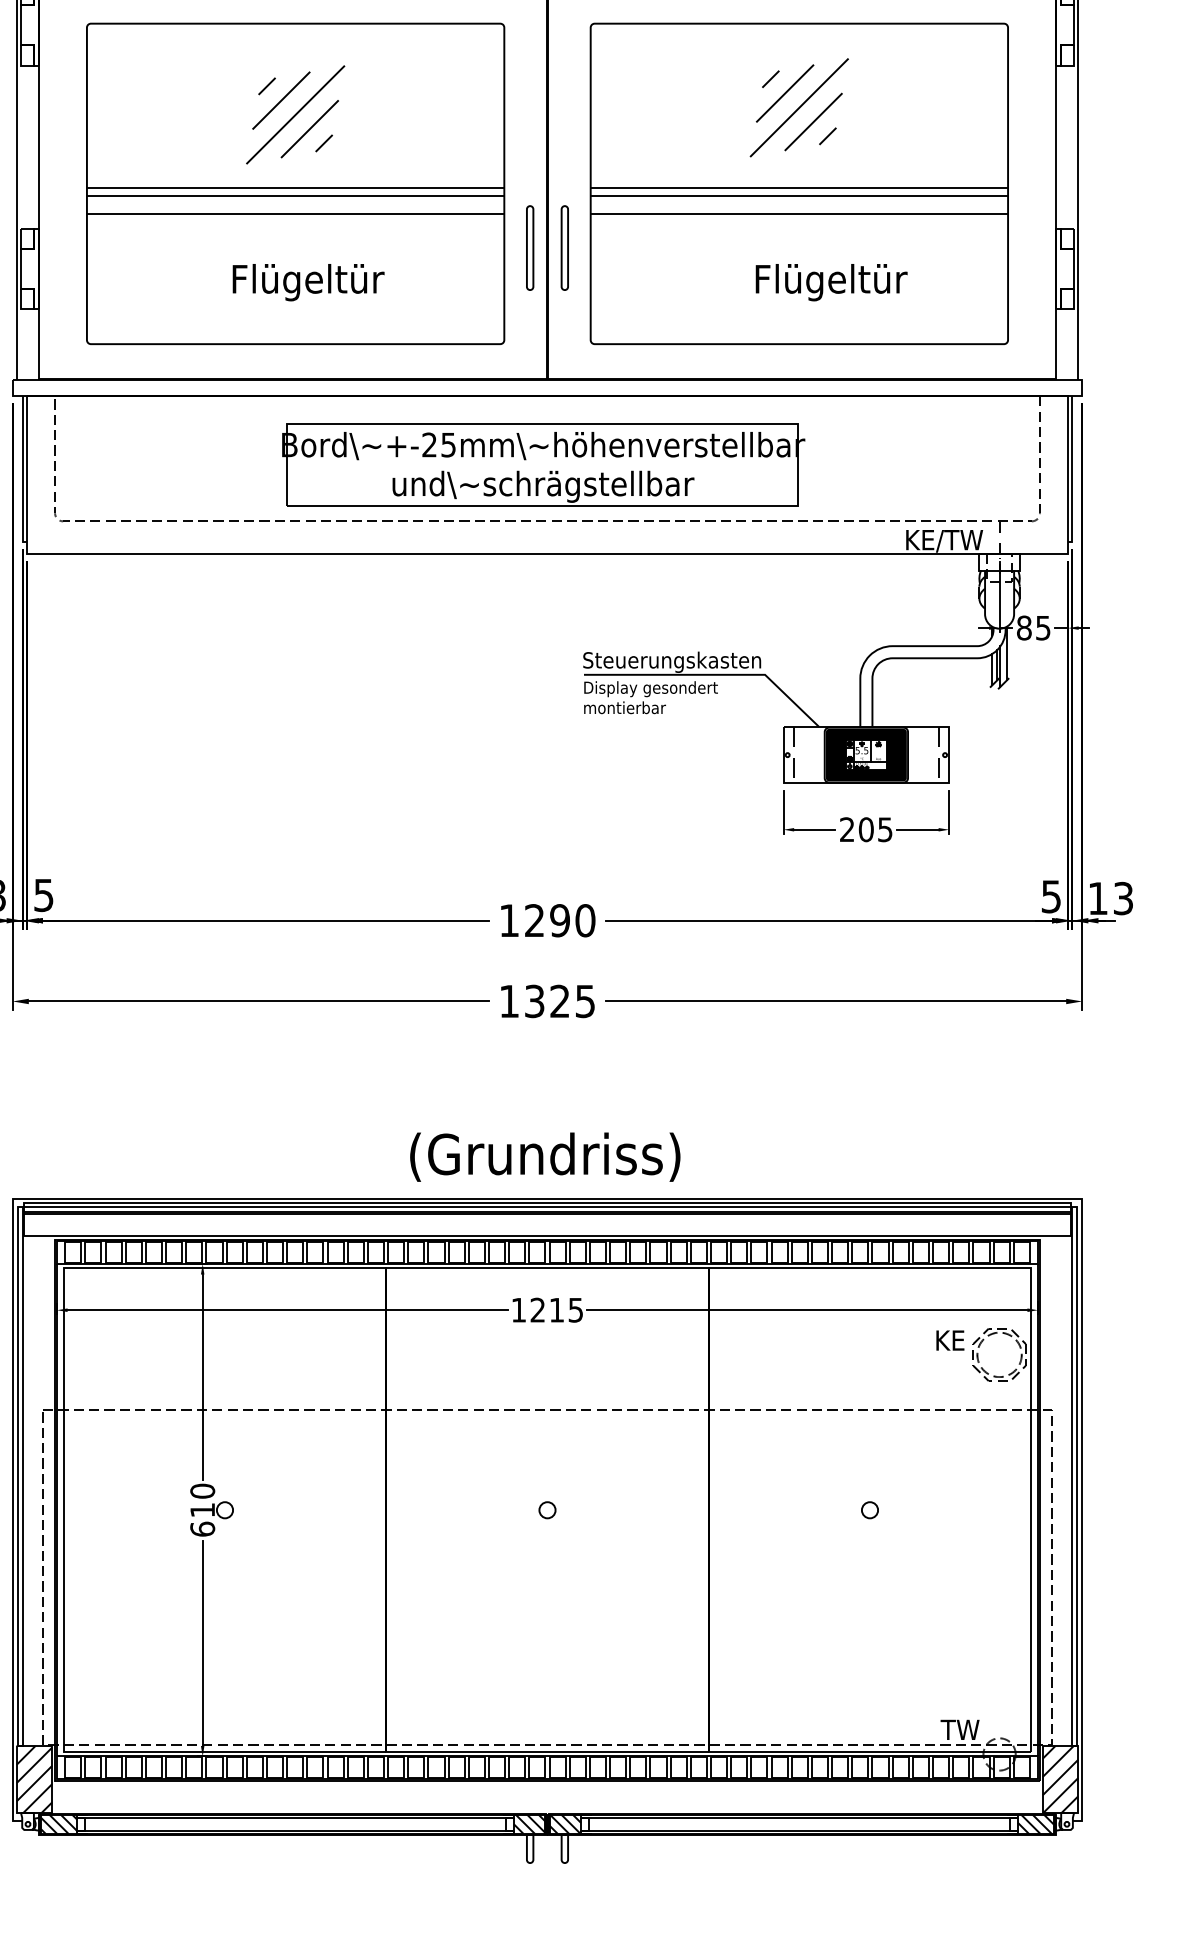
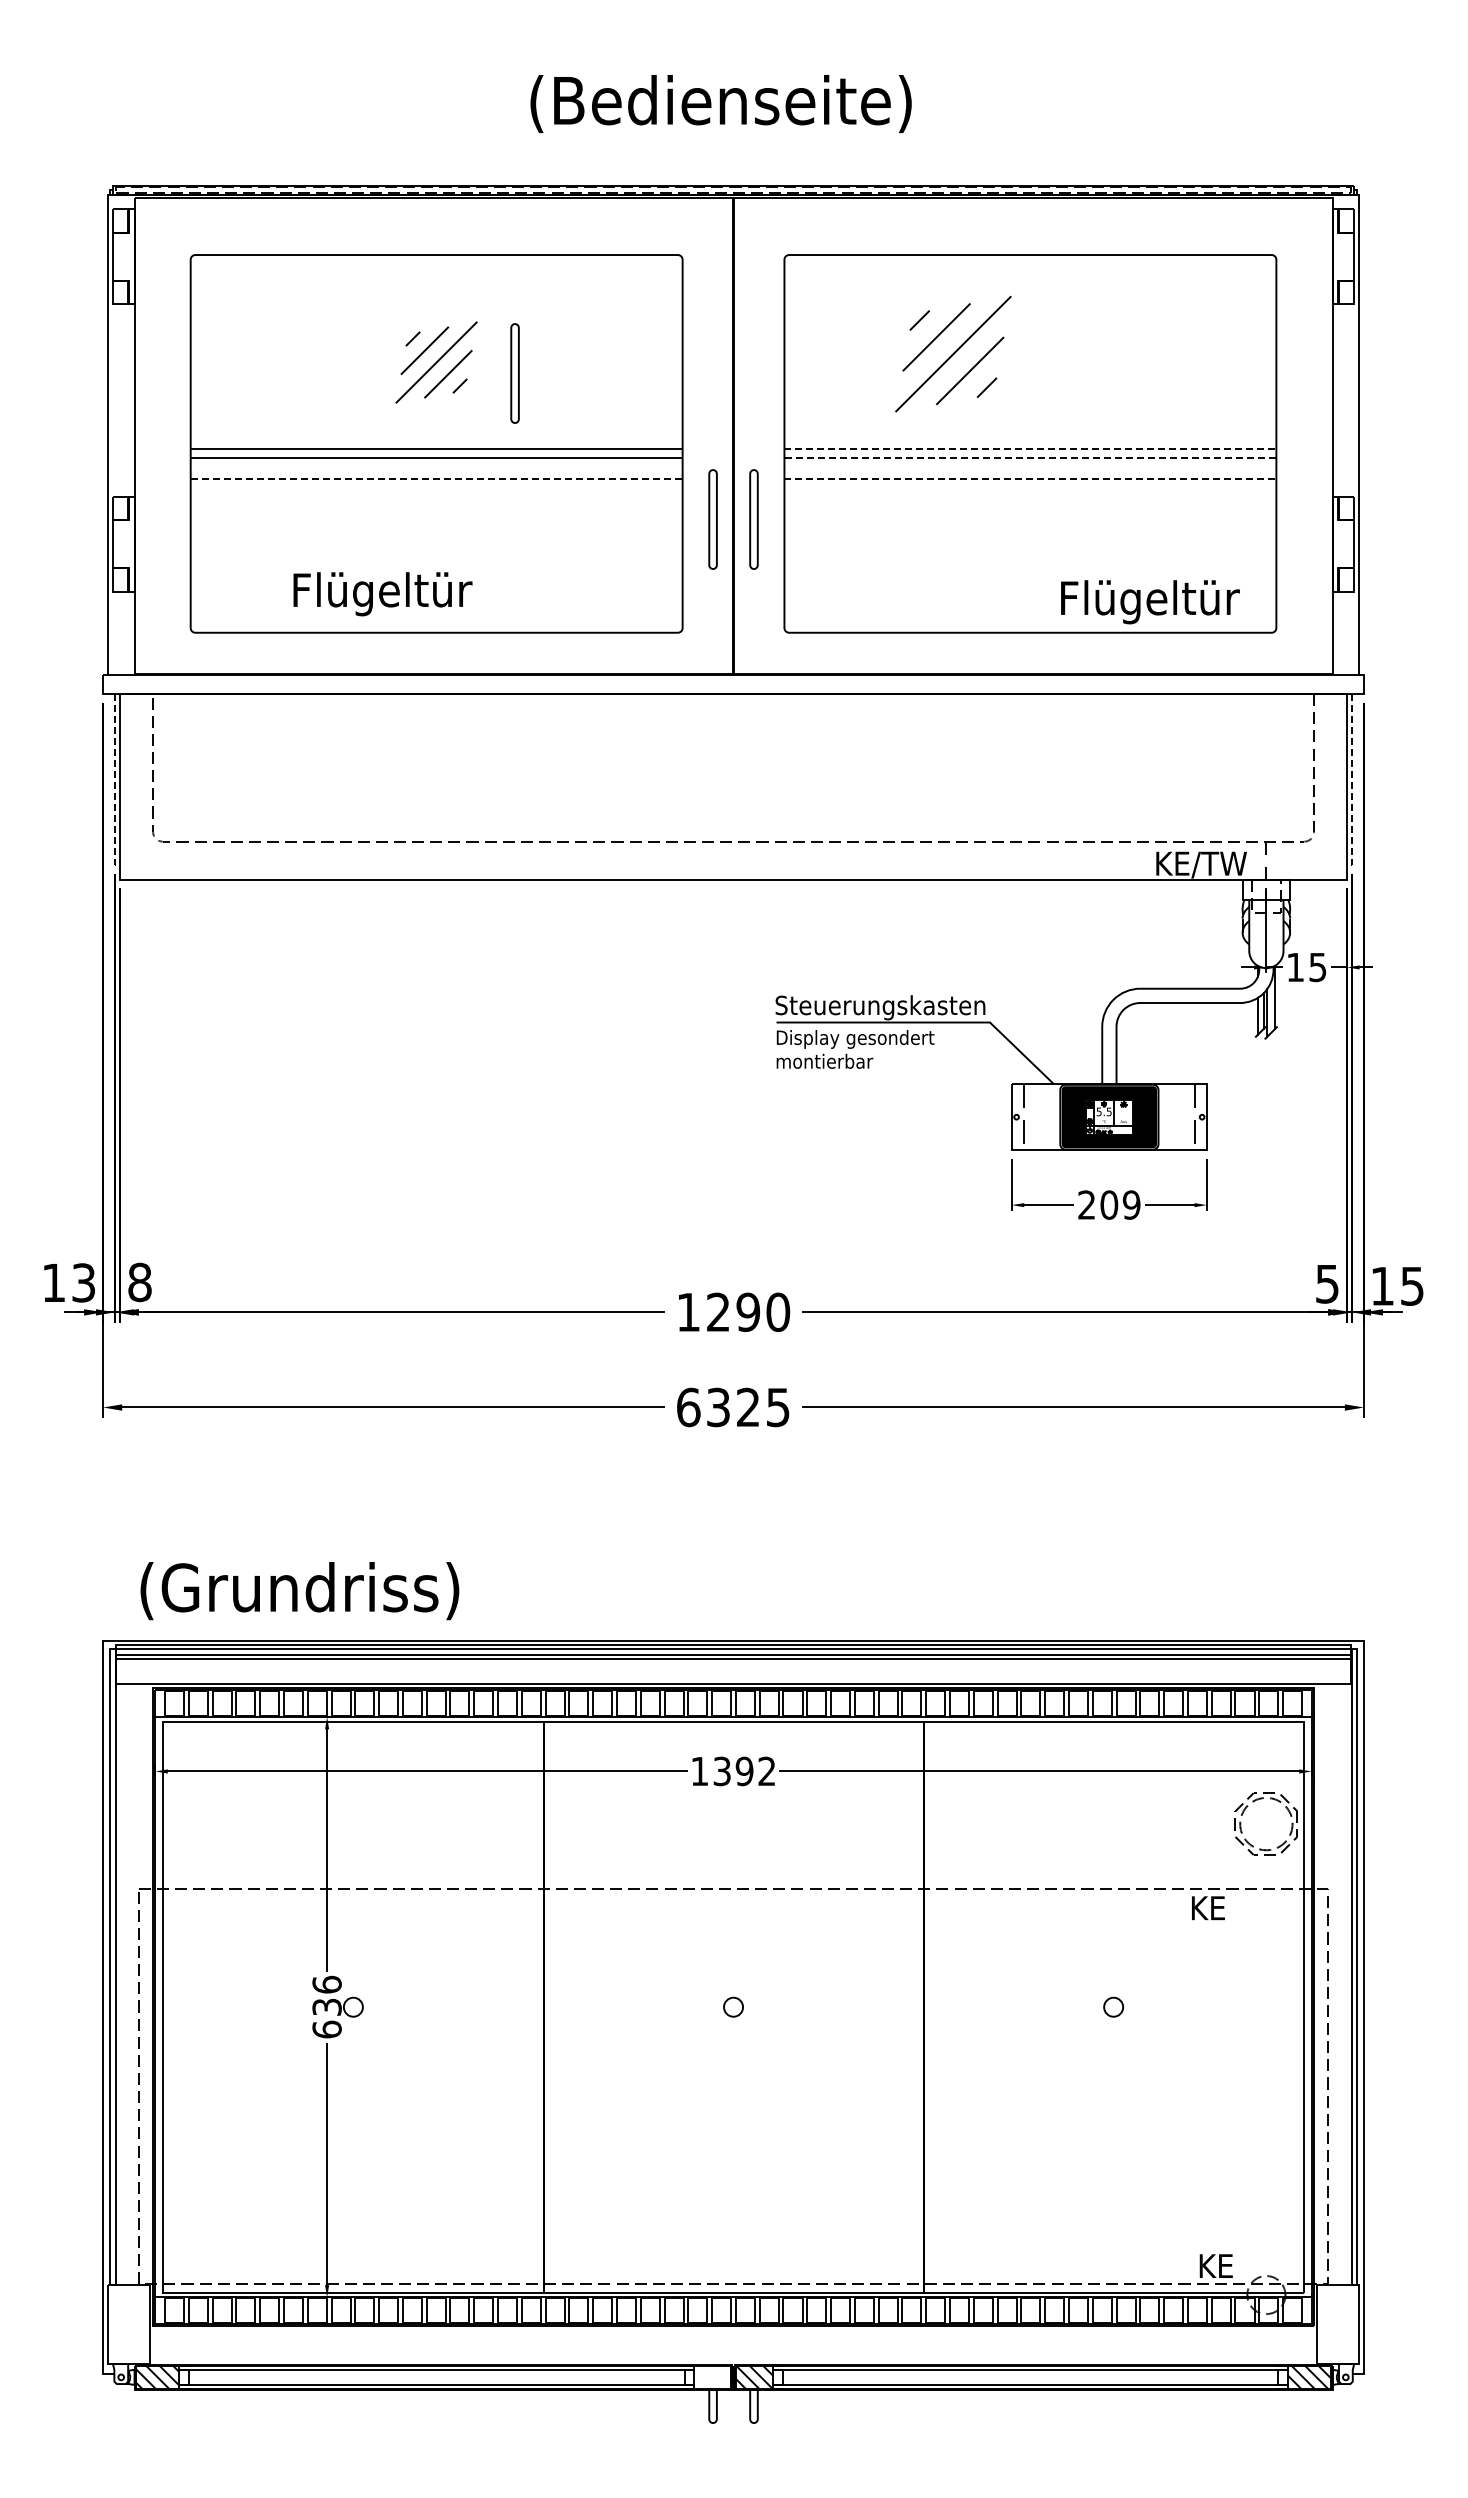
part: (799, 107) -> (953, 353), moved
part: (295, 114) -> (436, 362), size x0.7
part: (361, 124) -> (514, 373), added
line: (799, 187) -> (1030, 448), solid -> dashed
line: (799, 196) -> (1030, 458), solid -> dashed
line: (295, 214) -> (436, 479), solid -> dashed
line: (799, 214) -> (1030, 479), solid -> dashed
text: (308, 282) -> (382, 594), moved
text: (831, 282) -> (1150, 602), moved
part: (543, 465) -> (728, 775), removed
line: (23, 471) -> (115, 782), solid -> dashed
line: (1072, 471) -> (1352, 782), solid -> dashed
text: (1024, 628) -> (1295, 967), 85 -> 15
text: (885, 829) -> (1131, 1204), 205 -> 209
text: (43, 895) -> (139, 1282), 5 -> 8
text: (1123, 897) -> (1412, 1285), 13 -> 15
text: (509, 1001) -> (688, 1407), 1325 -> 6325
text: (544, 1157) -> (299, 1591), moved
text: (556, 1310) -> (744, 1771), 1215 -> 1392
text: (950, 1340) -> (1208, 1908), moved
text: (202, 1500) -> (326, 1995), 610 -> 636
text: (959, 1729) -> (1219, 2265), TW -> KE
hatch: (34, 1779) -> (128, 2324), removed
hatch: (1060, 1779) -> (1338, 2324), removed
hatch: (530, 1823) -> (713, 2376), removed

